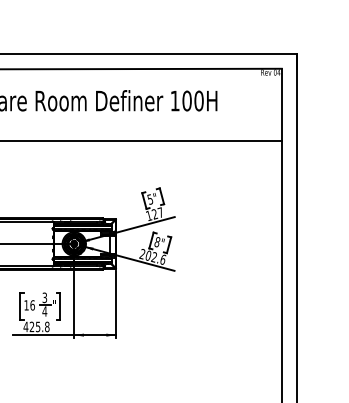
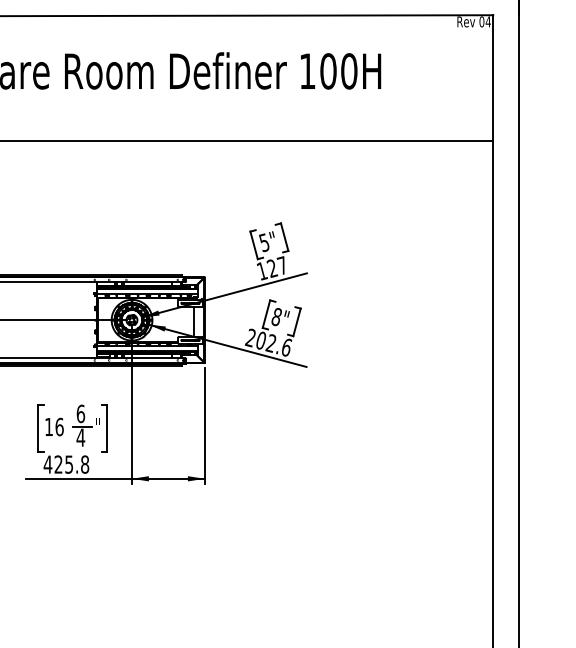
text: (44, 297) -> (80, 413), 3 -> 6

